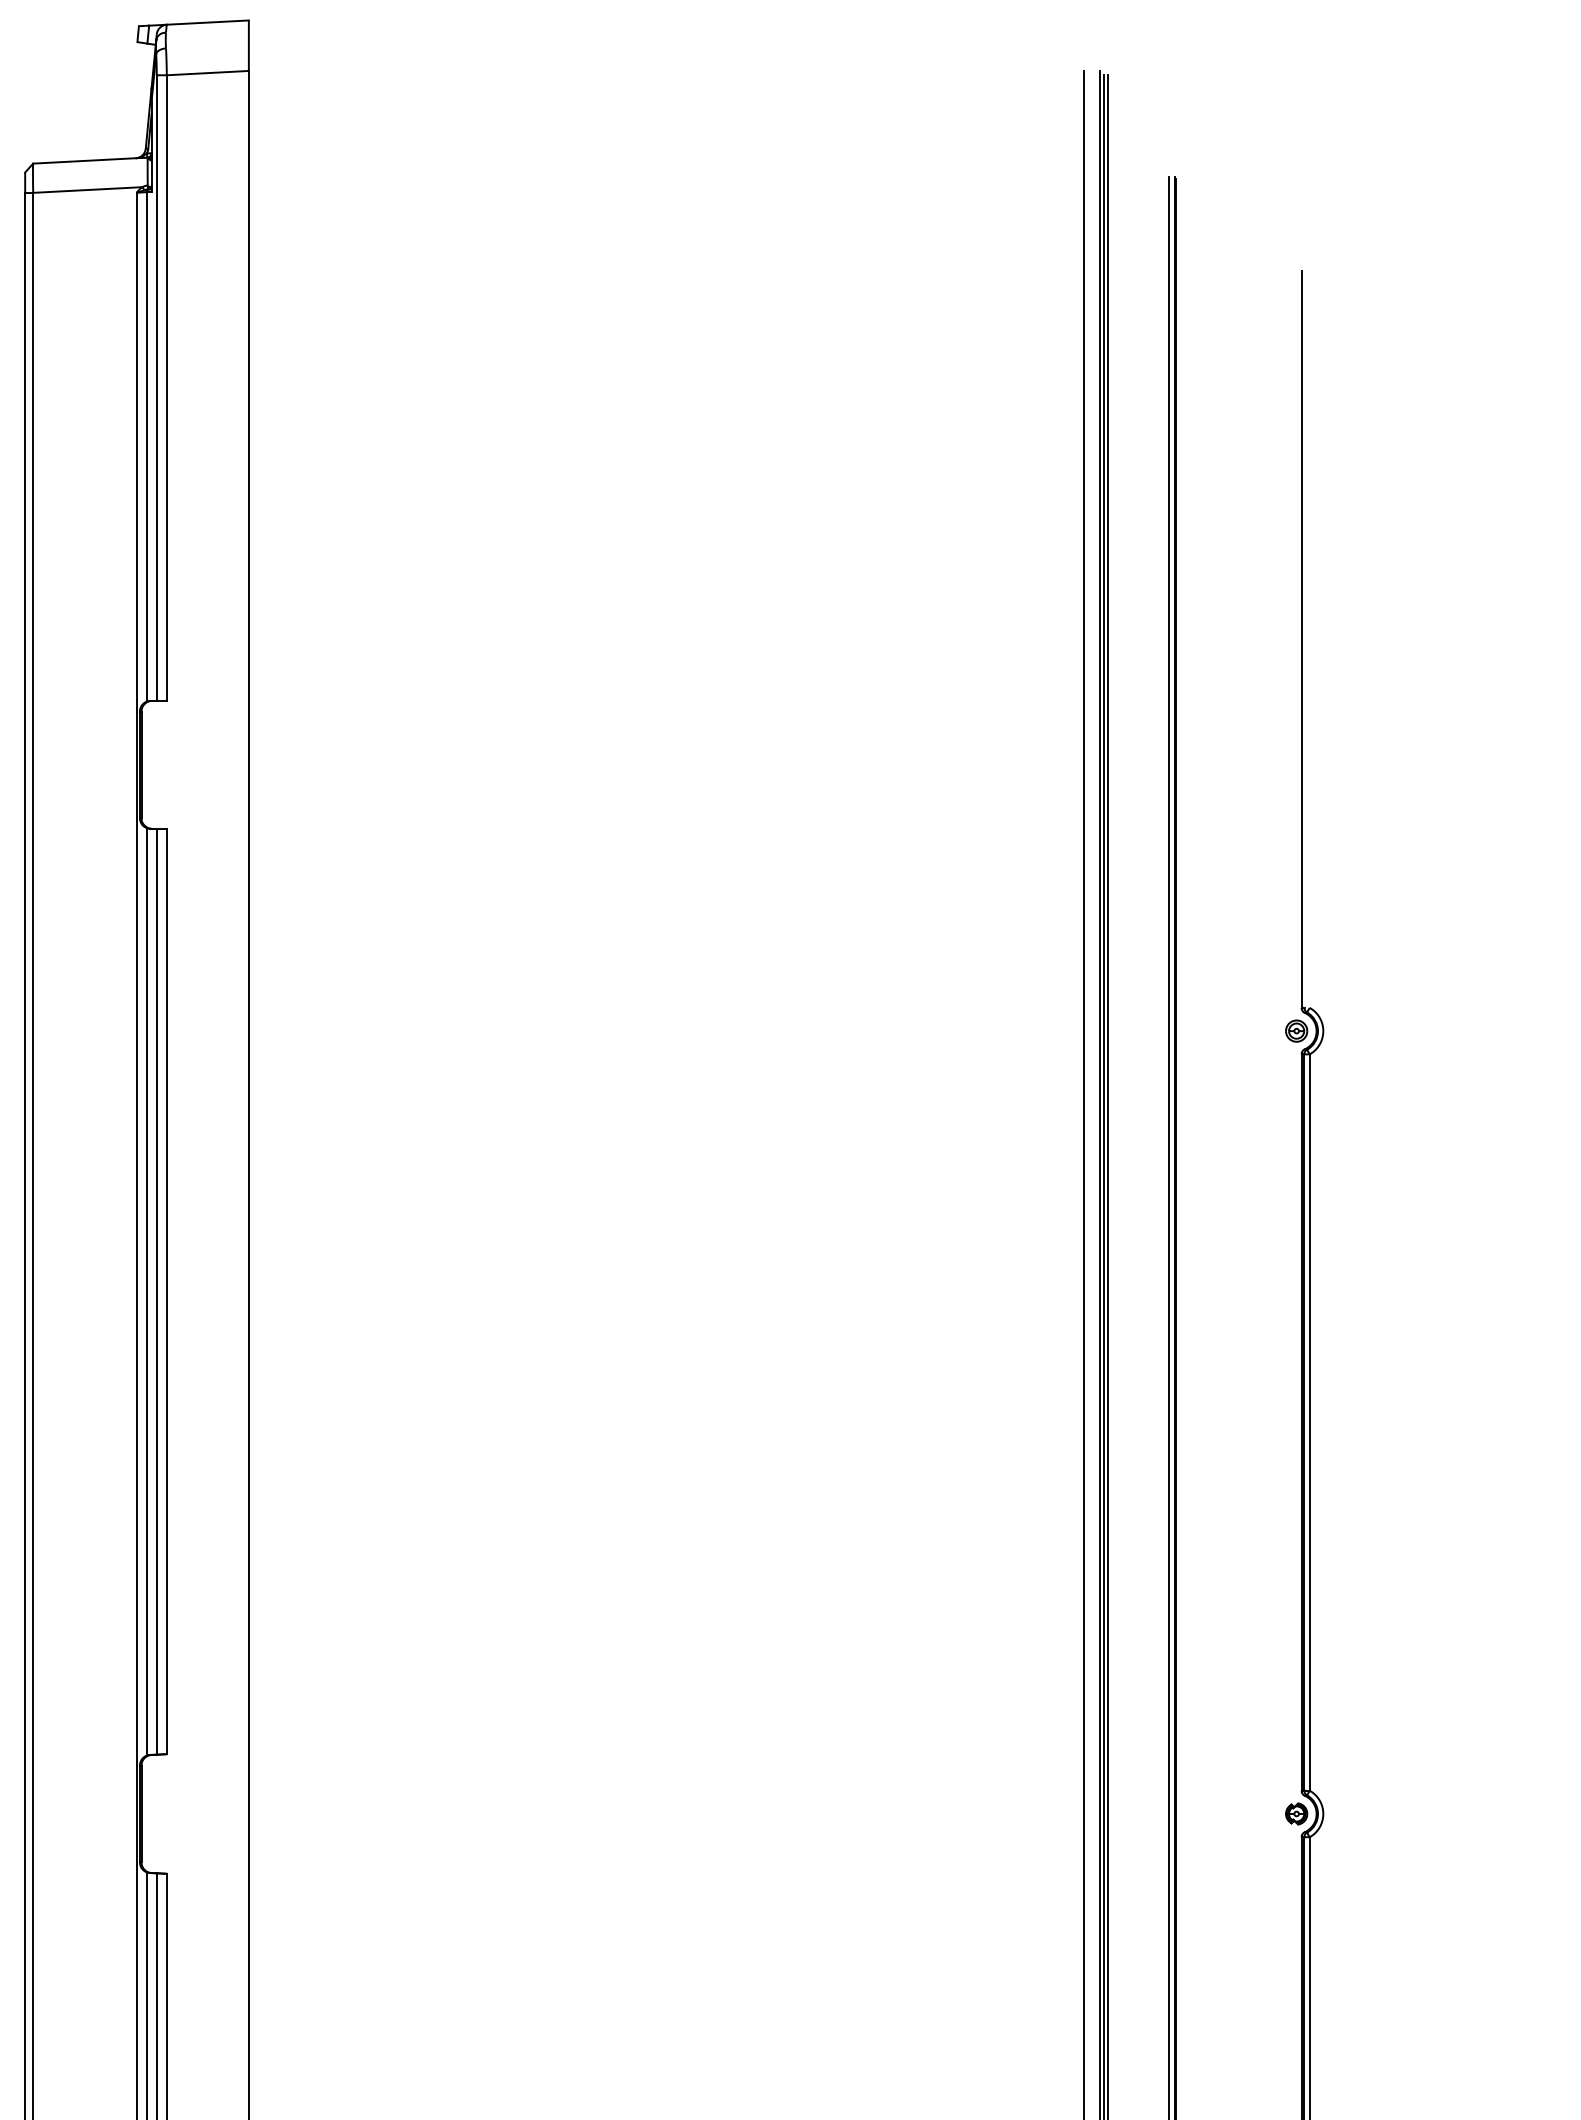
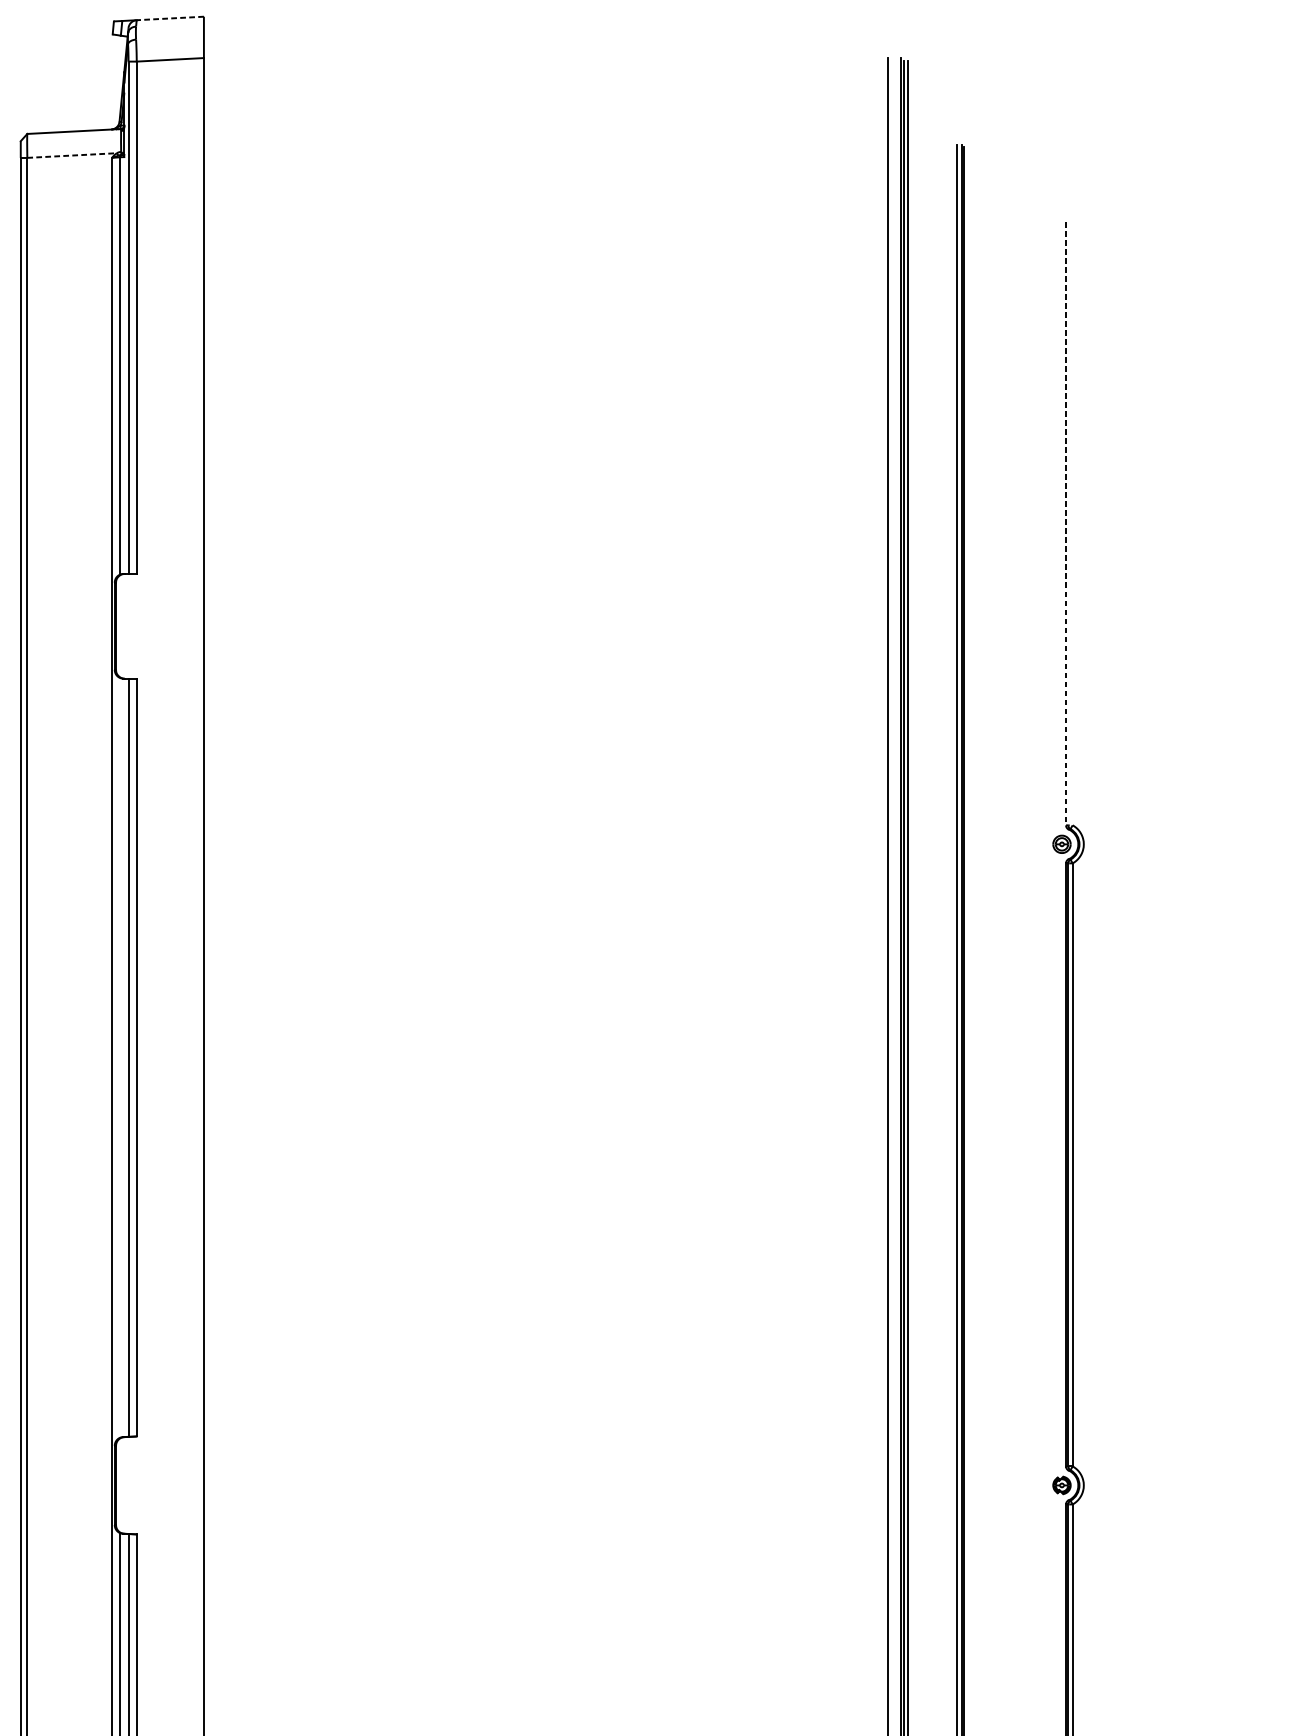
line: (207, 22) -> (170, 18), solid -> dashed
line: (87, 190) -> (71, 155), solid -> dashed
line: (1301, 640) -> (1065, 524), solid -> dashed
line: (146, 1291) -> (120, 1057), removed

